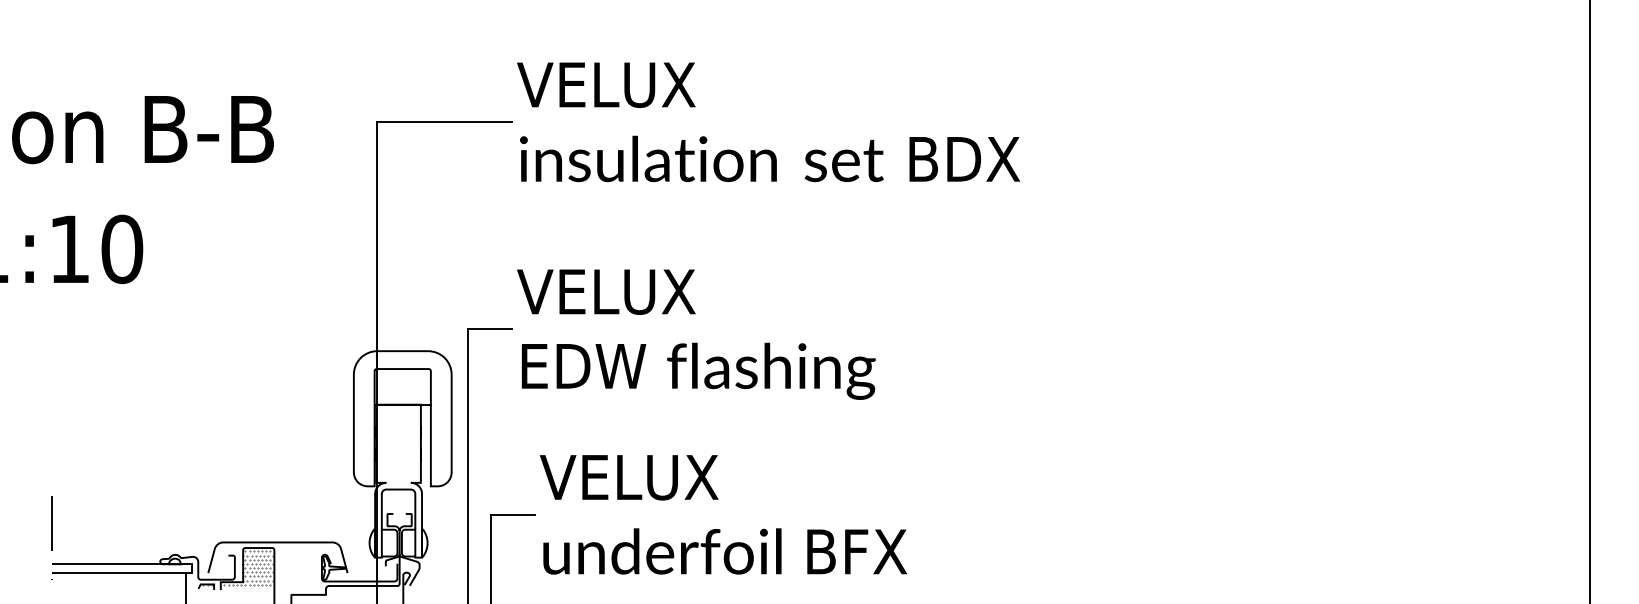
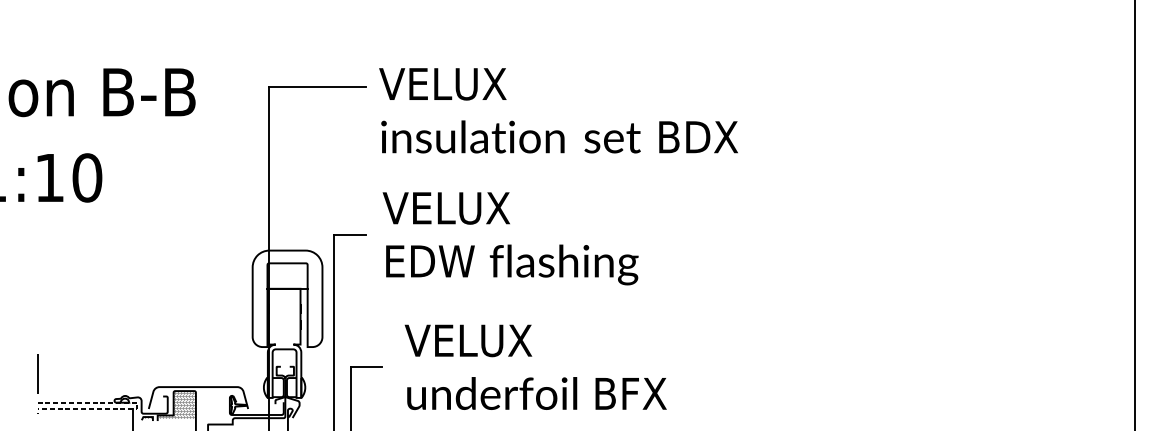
text: (768, 122) -> (558, 110), moved
text: (696, 334) -> (510, 238), moved
text: (723, 514) -> (535, 367), moved
line: (192, 569) -> (137, 406), solid -> dashed

